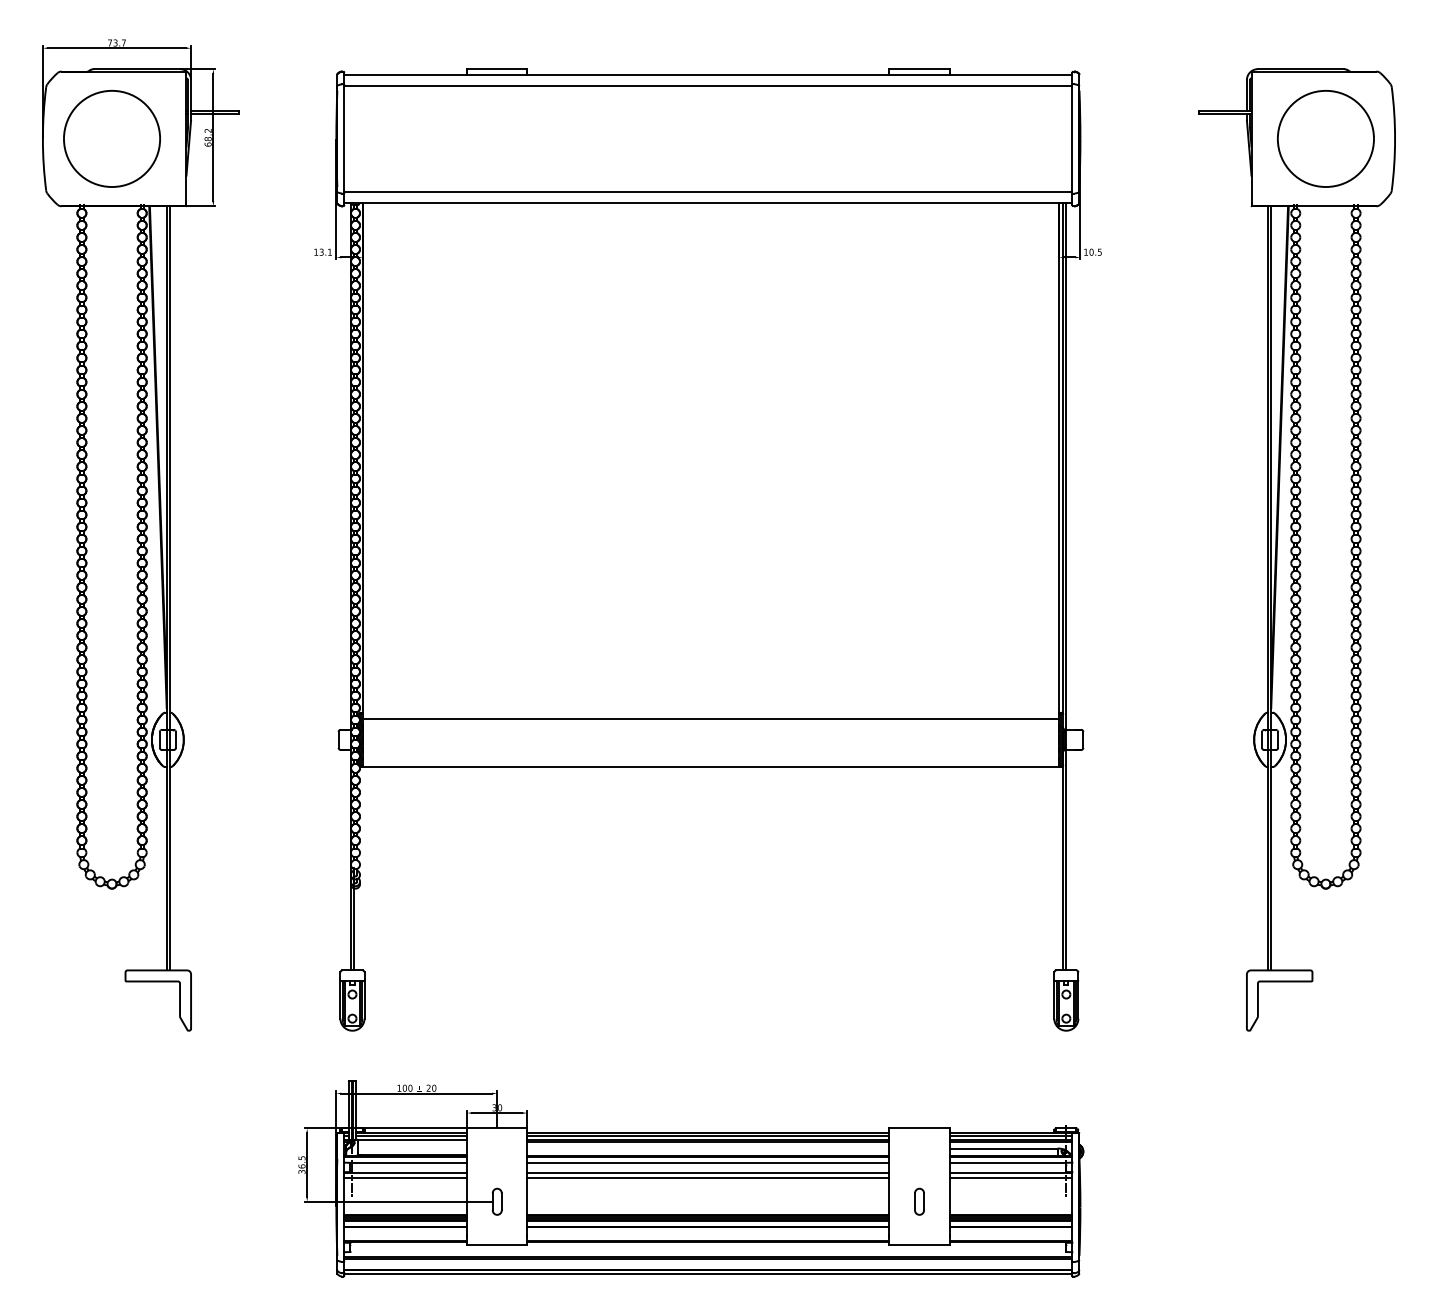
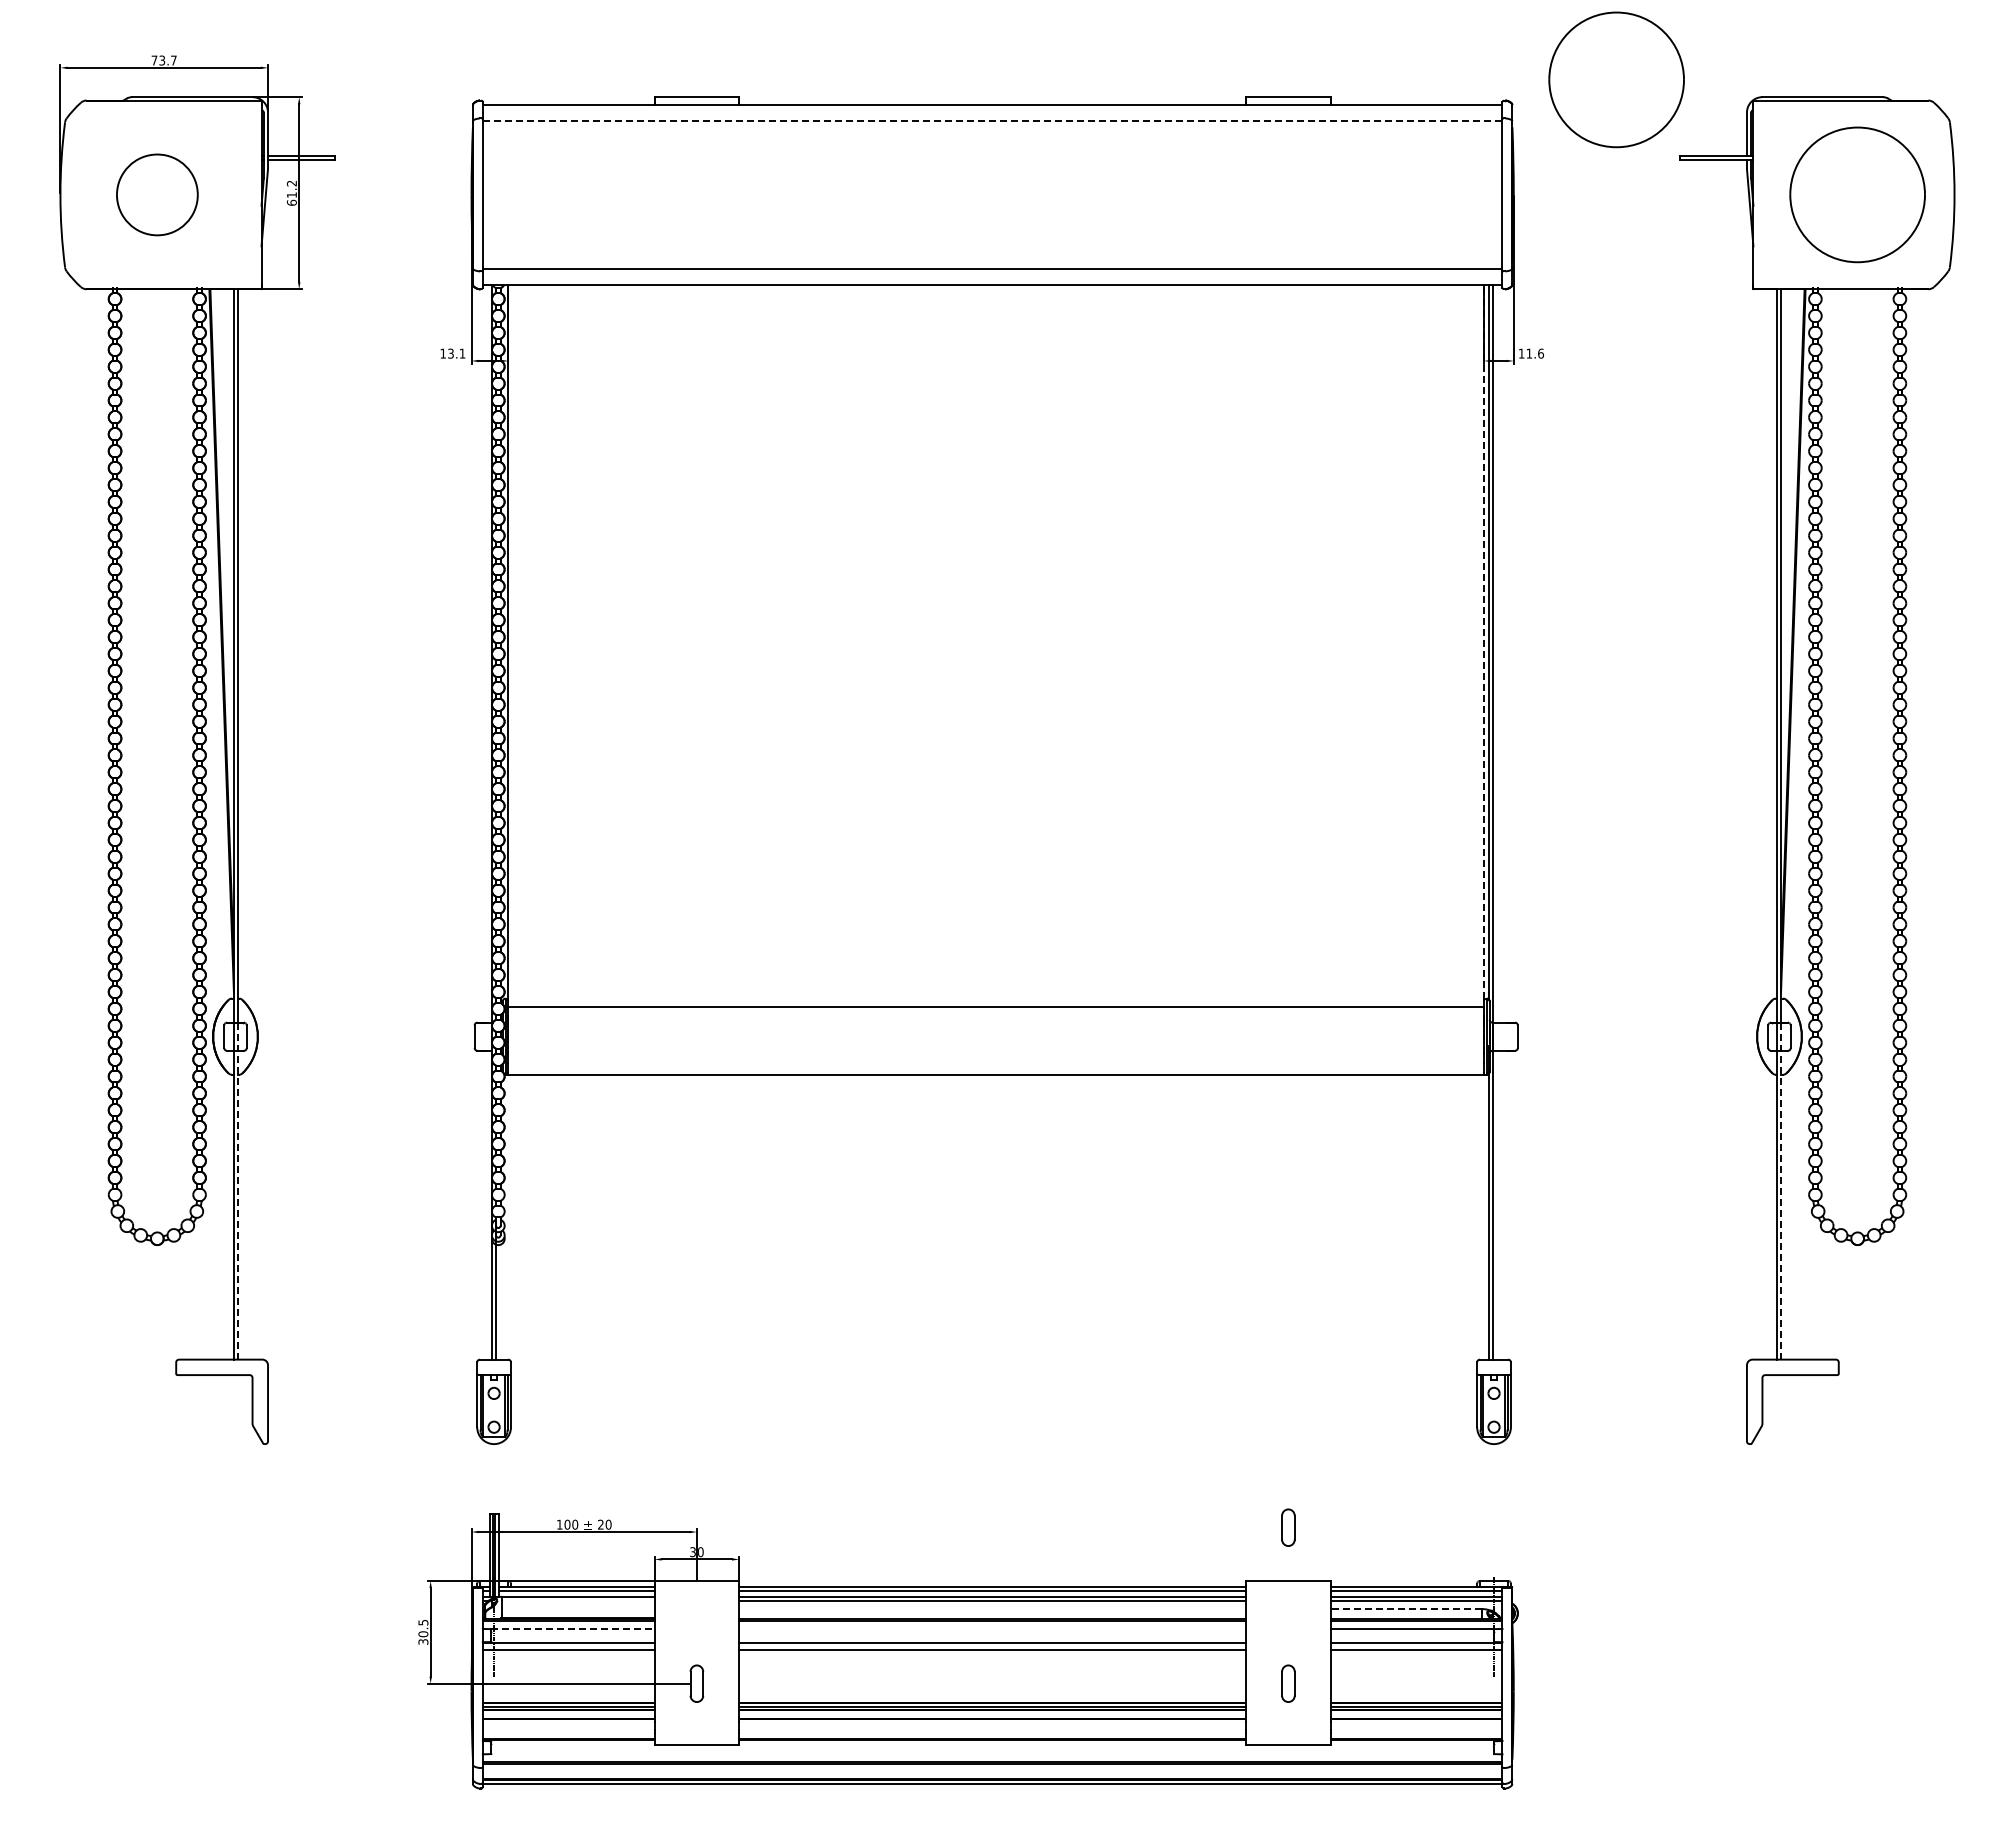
part: (1153, 56) -> (1616, 79), added
line: (708, 85) -> (992, 120), solid -> dashed
part: (112, 138) -> (157, 194), size x0.6
text: (207, 139) -> (291, 195), 68.2 -> 61.2
text: (1095, 252) -> (1535, 353), 10.5 -> 11.6
line: (1059, 457) -> (1484, 641), solid -> dashed
line: (170, 849) -> (238, 1190), solid -> dashed
line: (1271, 849) -> (1781, 1190), solid -> dashed
part: (919, 1090) -> (1288, 1527), added
line: (1003, 1148) -> (1406, 1609), solid -> dashed
line: (408, 1163) -> (572, 1629), solid -> dashed
line: (708, 1163) -> (992, 1629), removed
text: (301, 1165) -> (422, 1633), 36.5 -> 30.5

